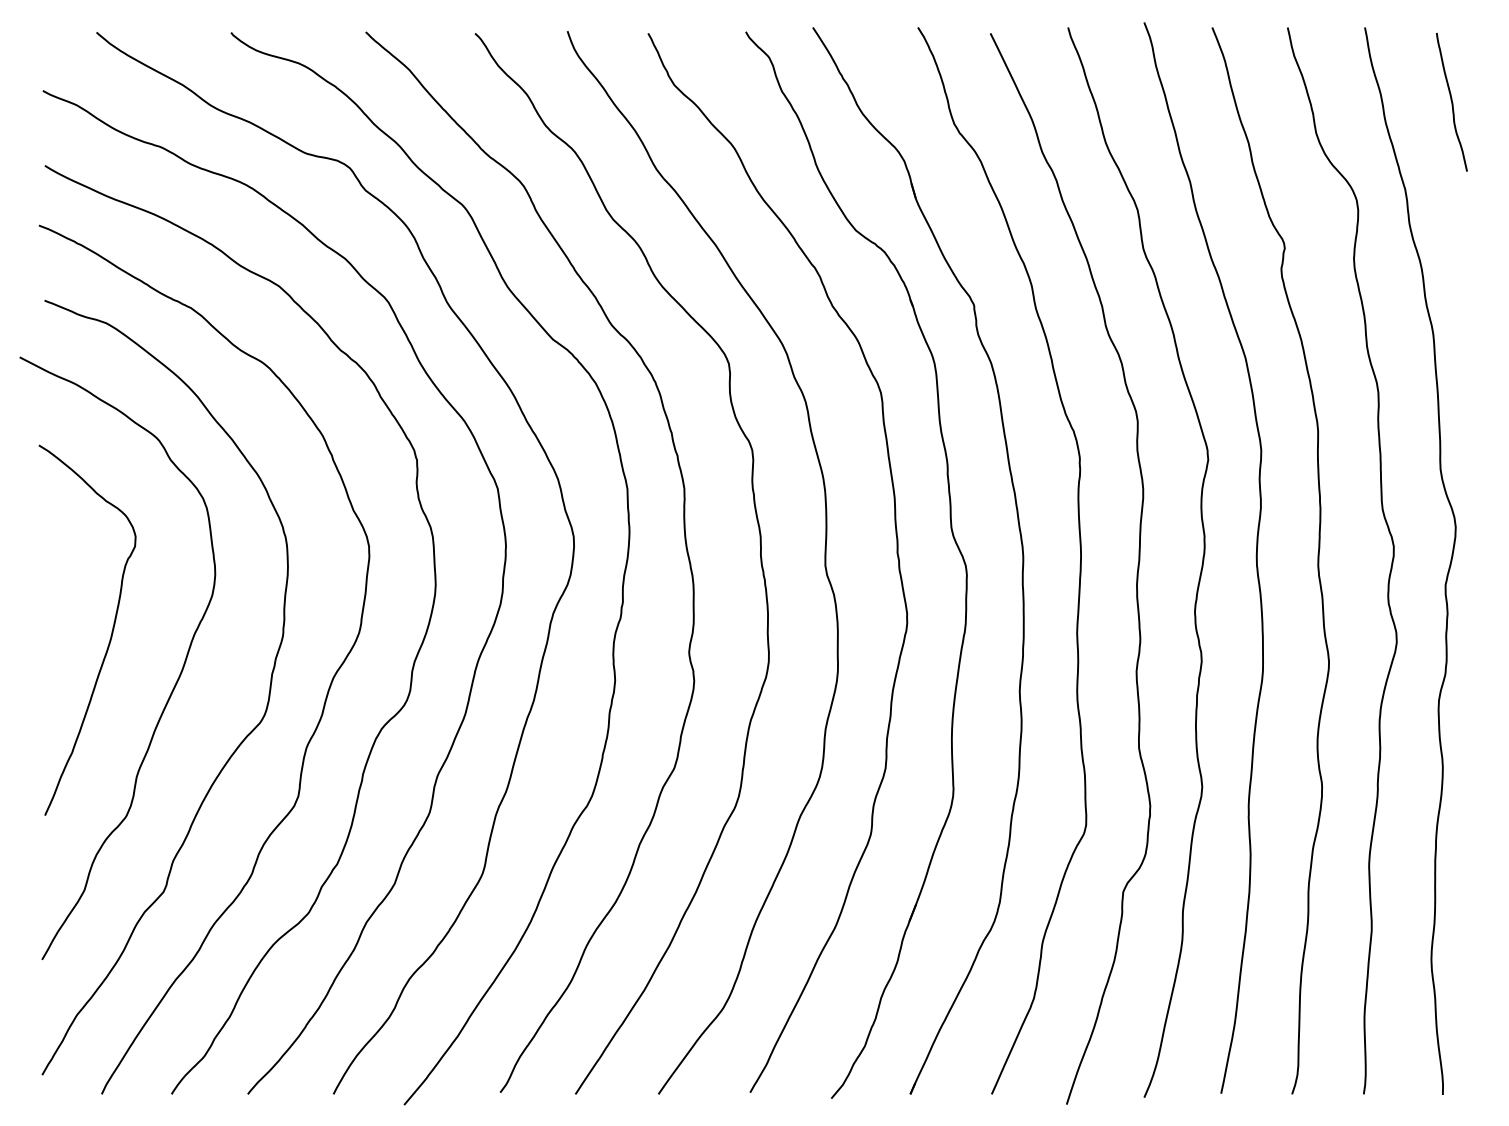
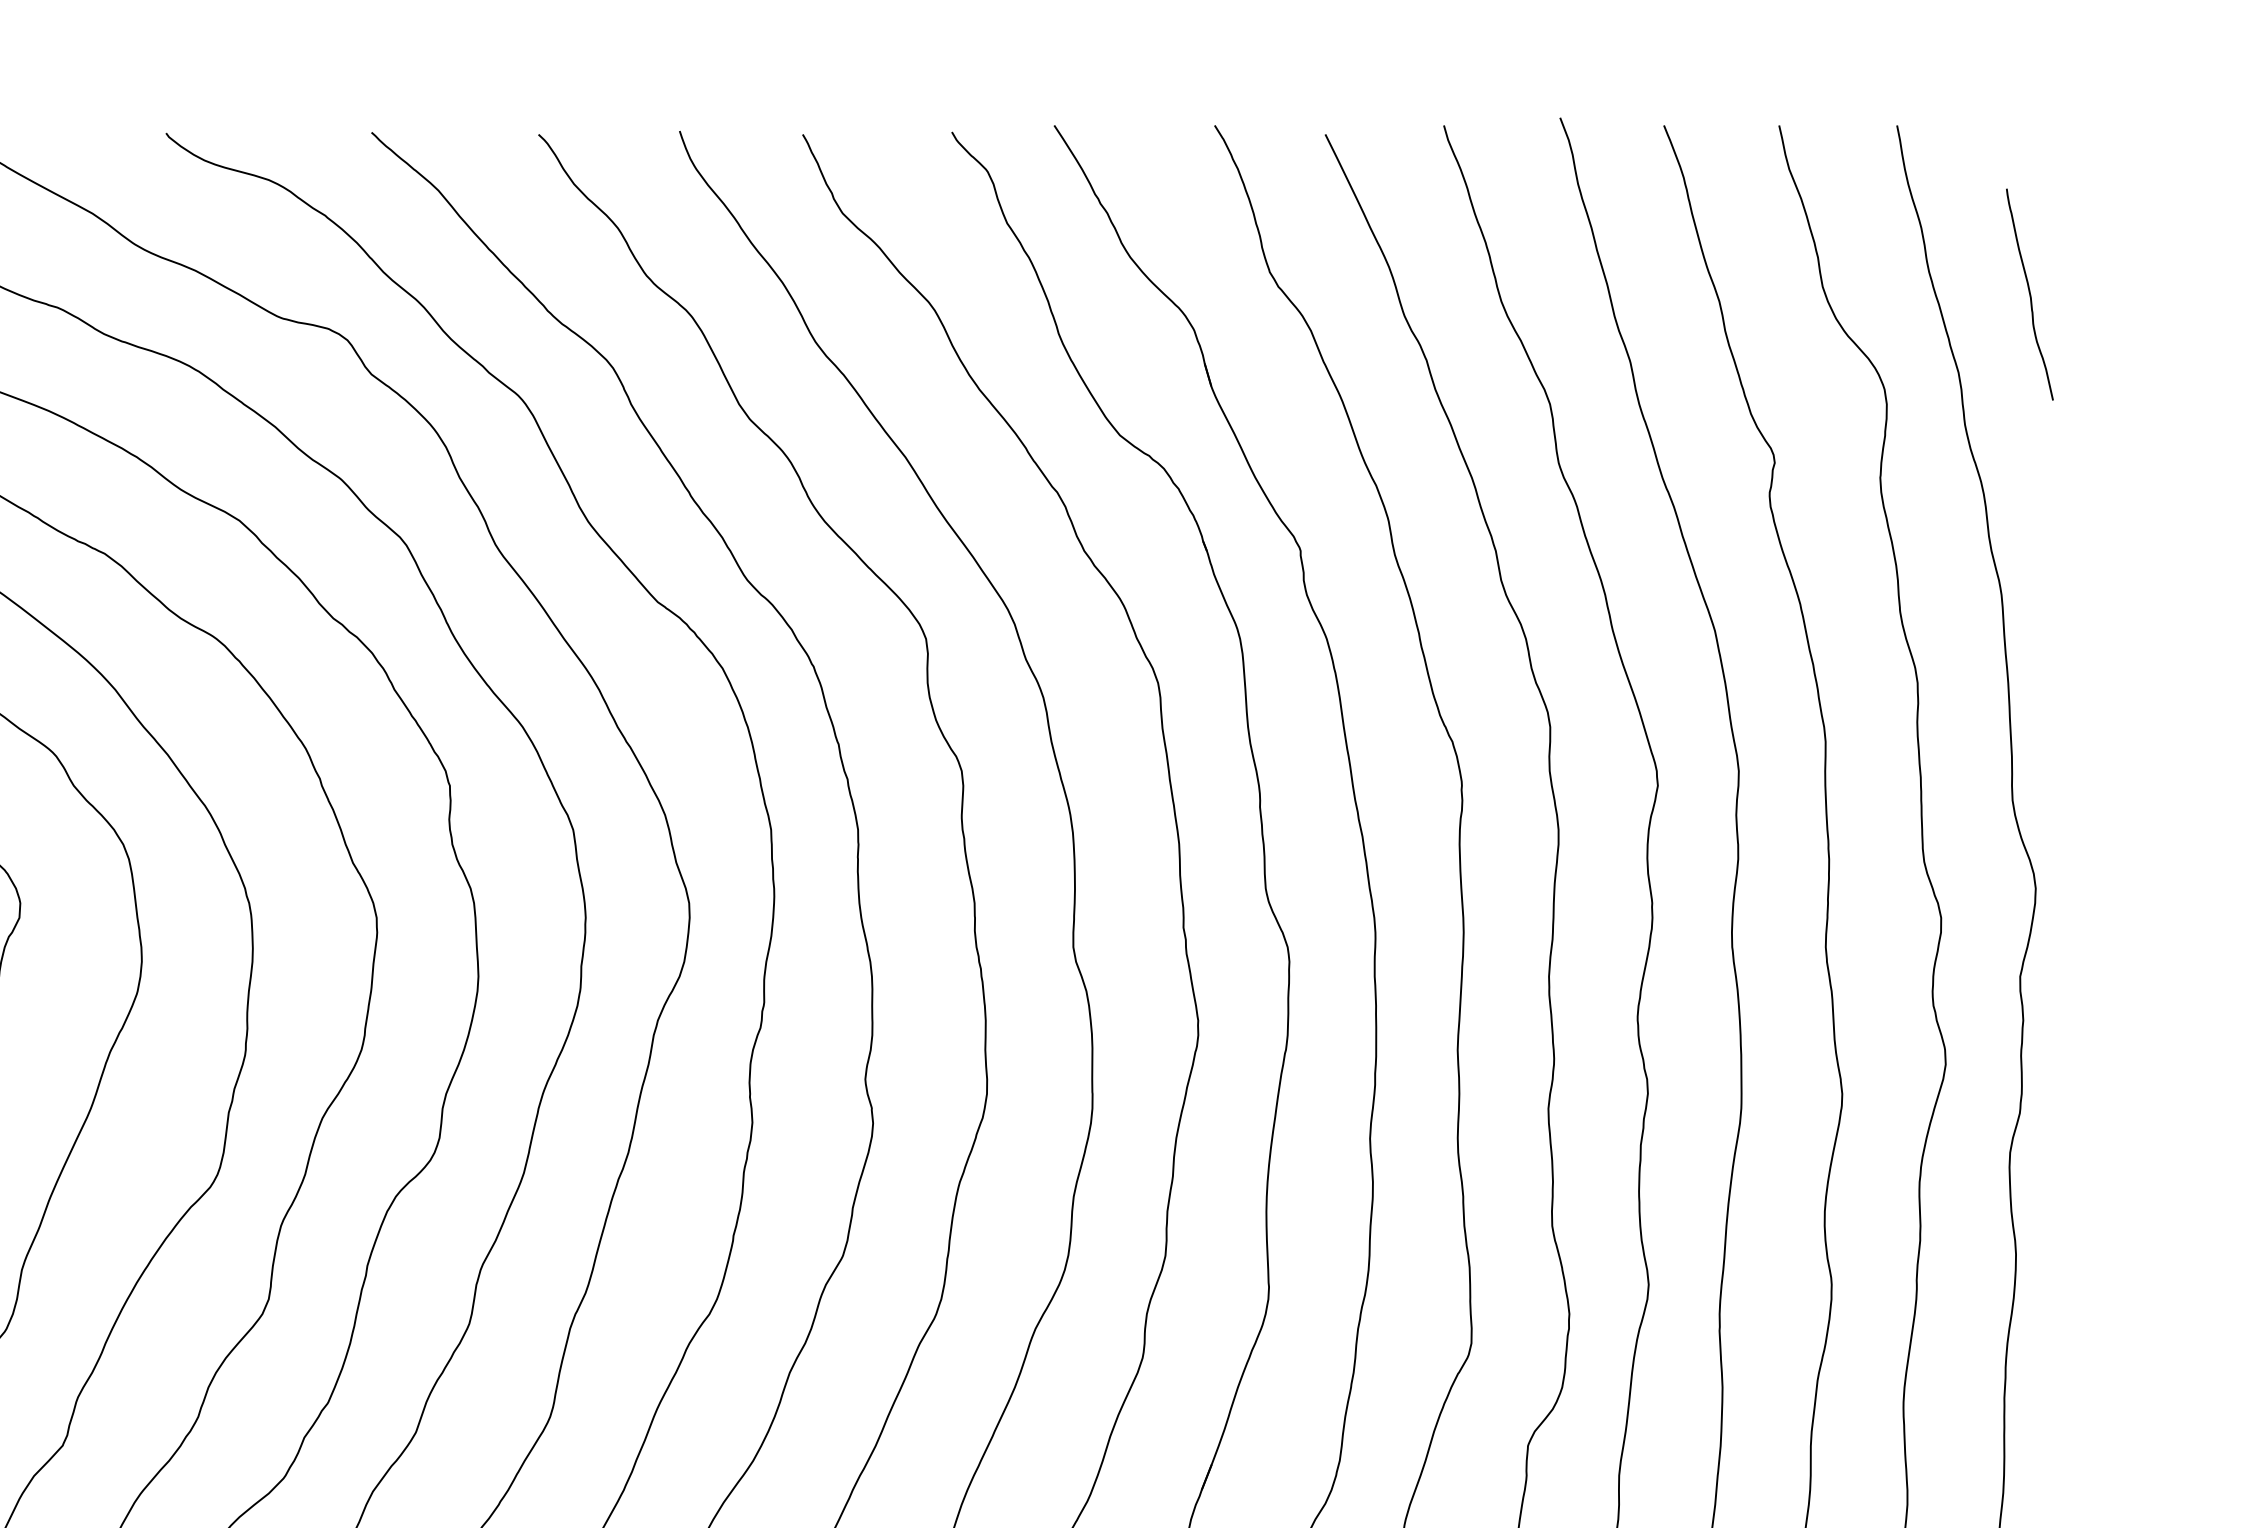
curve: (1451, 101) -> (2029, 293), moved

